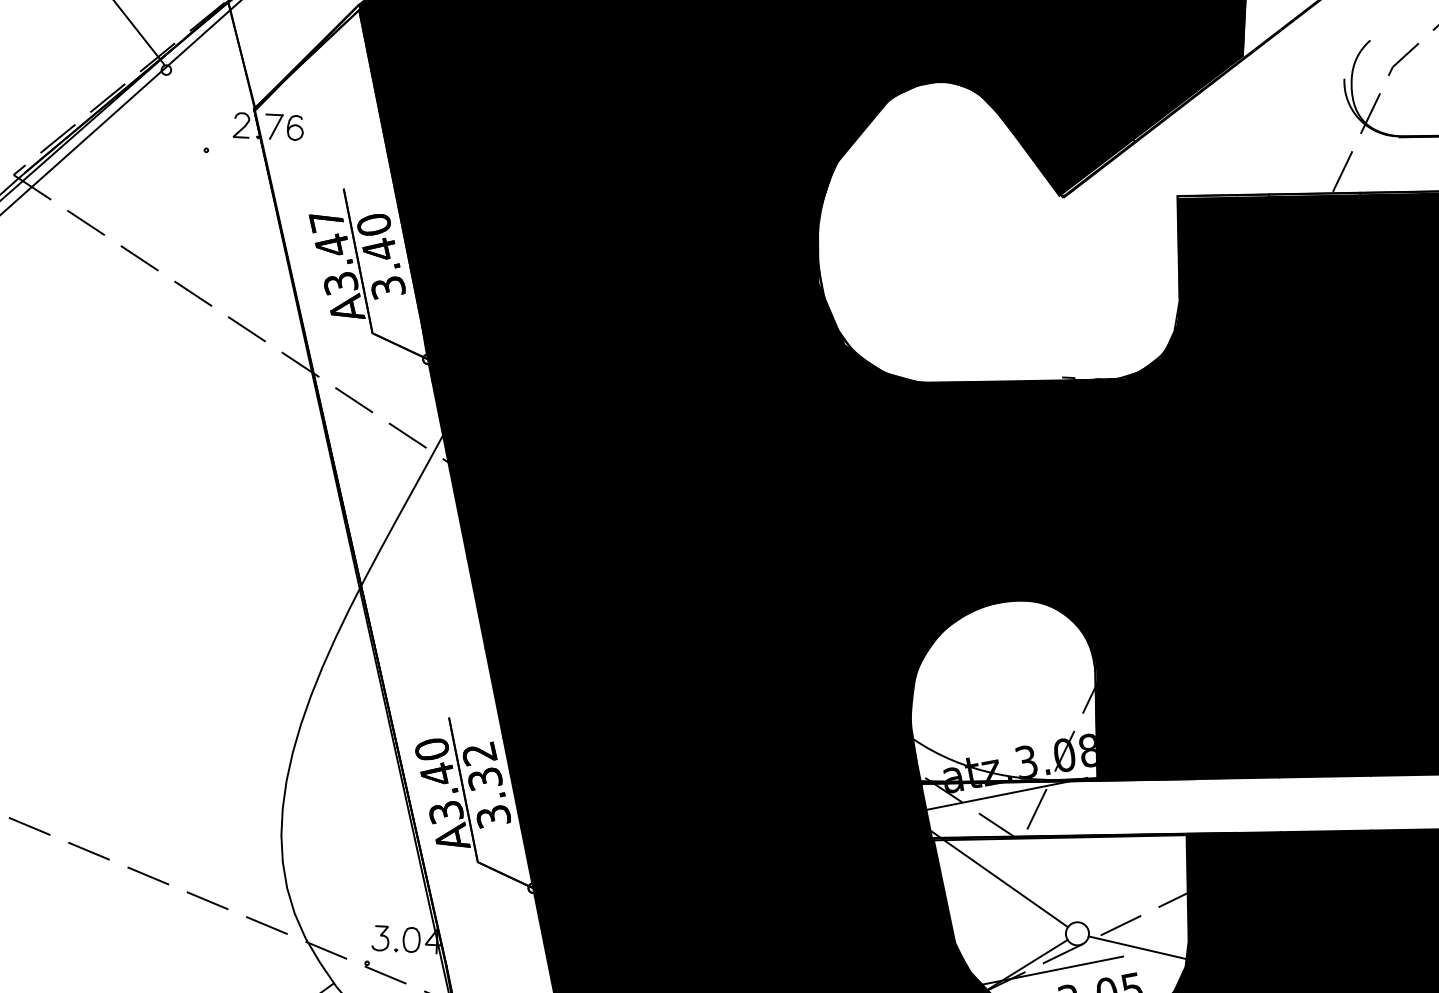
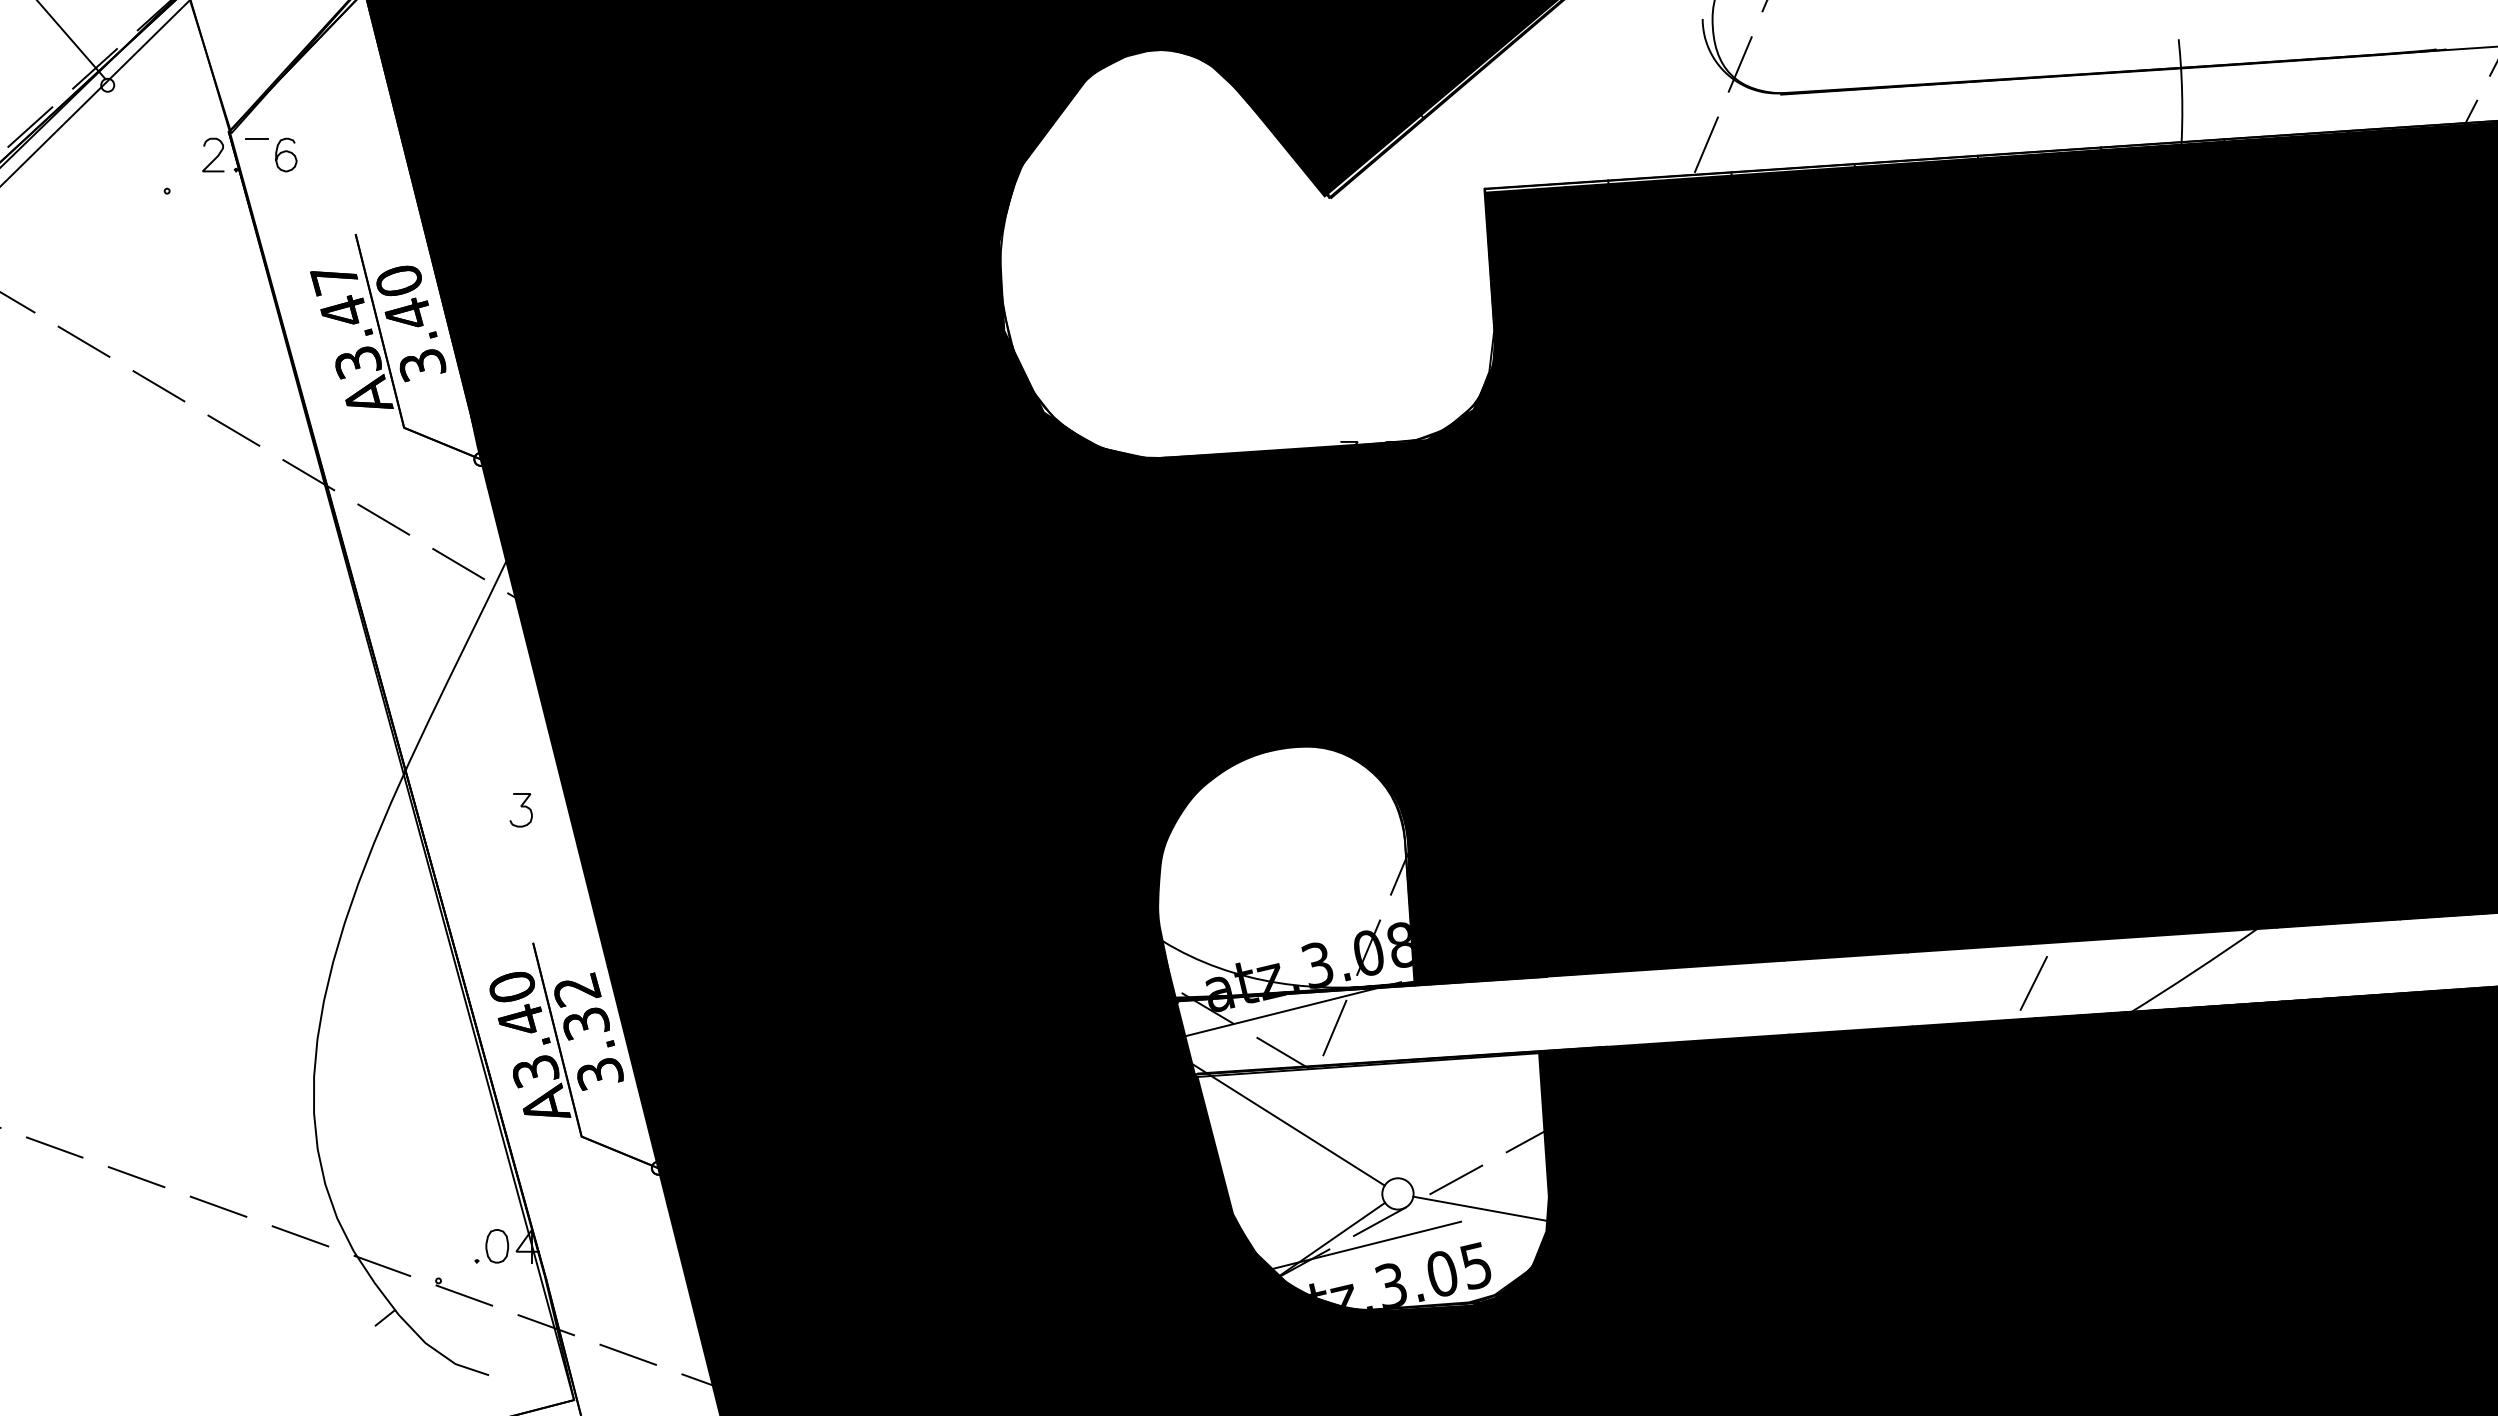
line: (276, 126) -> (260, 154), removed
curve: (380, 936) -> (521, 807), moved

